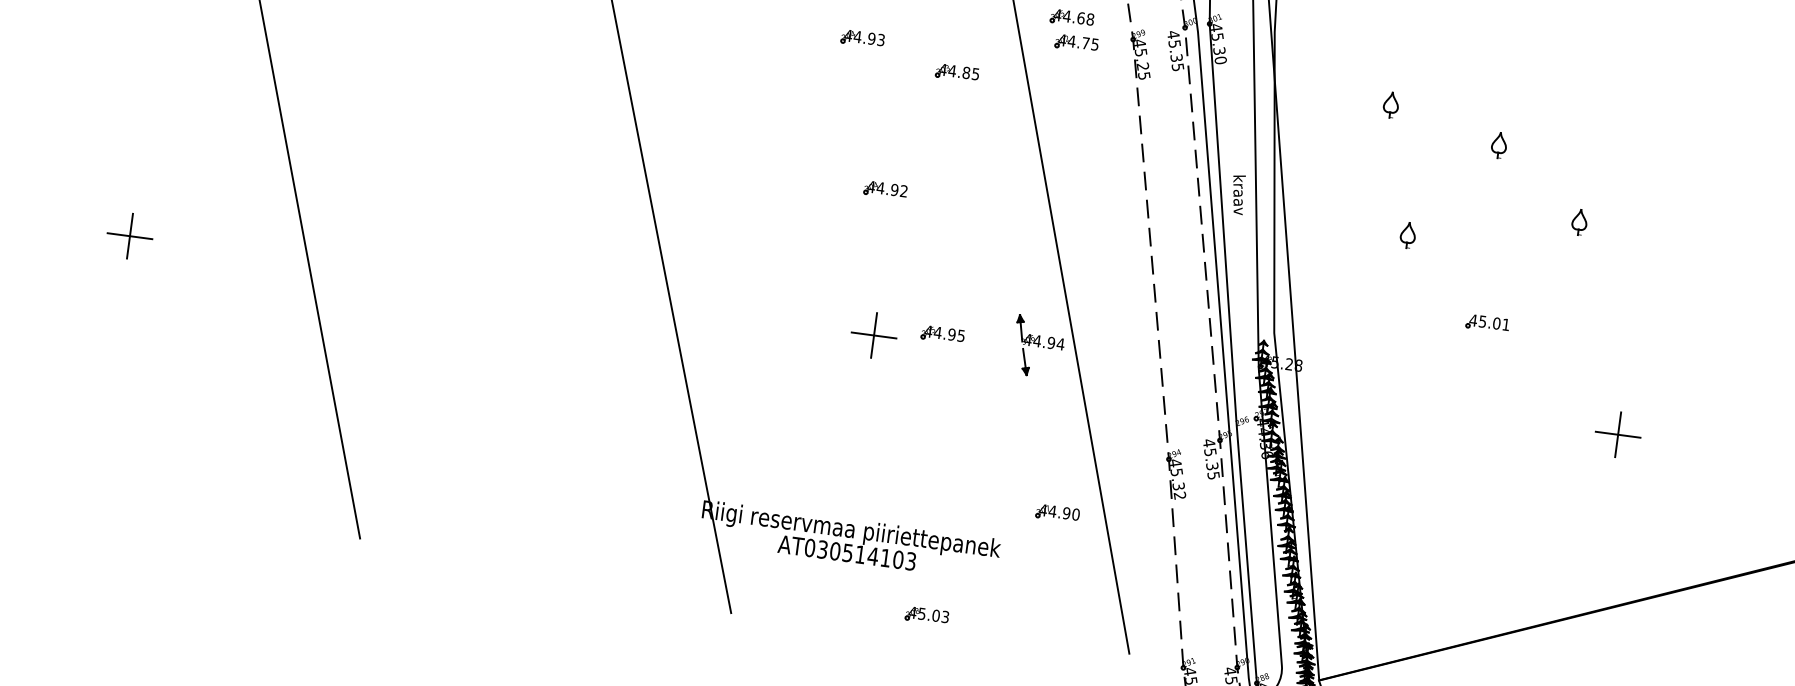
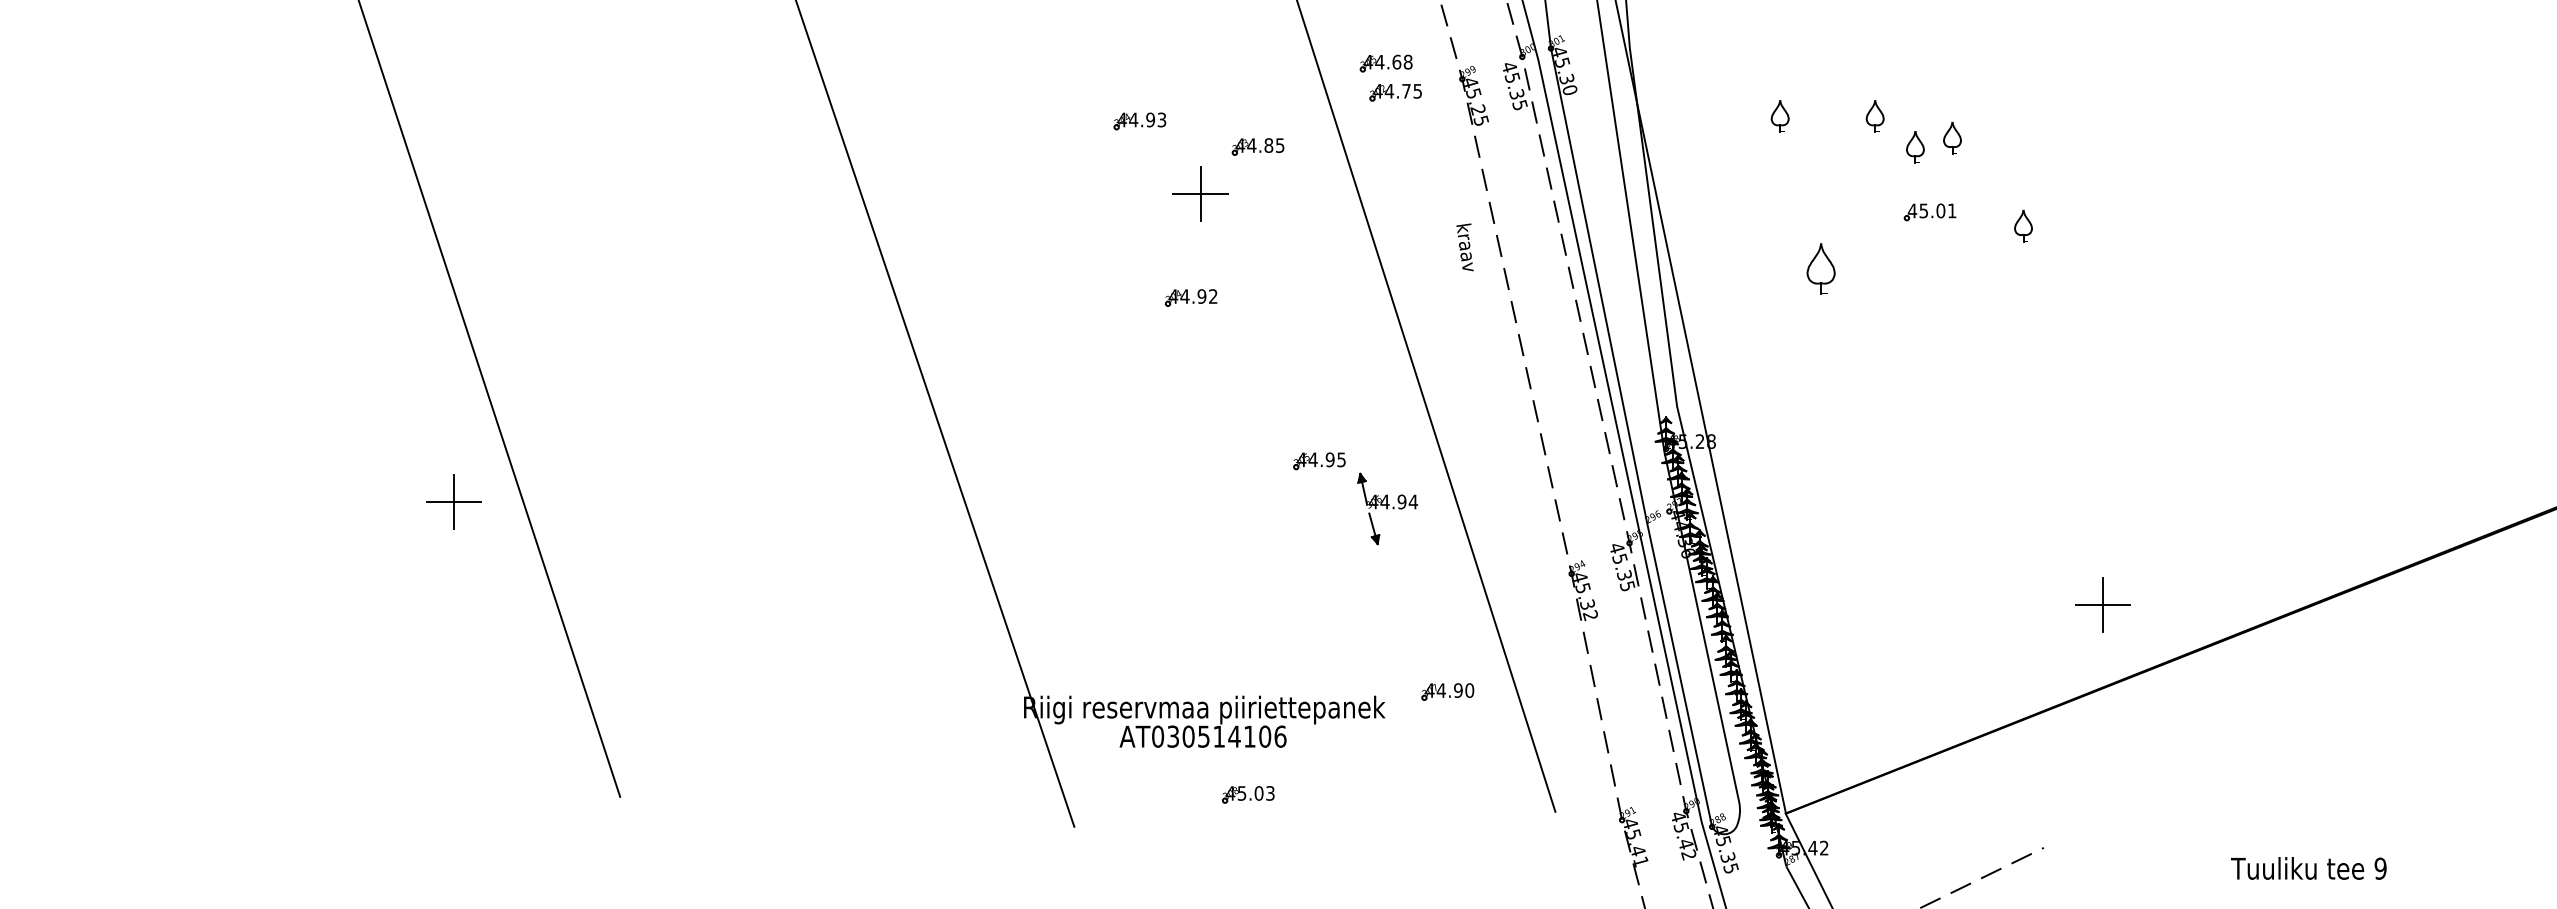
part: (1468, 115) -> (1874, 116), added
part: (1530, 142) -> (1952, 138), added
text: (1237, 194) -> (1464, 247), moved
part: (1407, 234) -> (1820, 268), size x1.6
part: (129, 235) -> (453, 501), moved
part: (1487, 323) -> (1929, 212), moved
part: (874, 334) -> (1200, 193), moved
part: (942, 334) -> (1319, 461), moved
part: (1038, 346) -> (1387, 508), moved
part: (1617, 434) -> (2102, 604), moved
part: (1057, 512) -> (1447, 691), moved
text: (911, 561) -> (1280, 736), AT030514103 -> AT030514106
part: (927, 615) -> (1248, 794), moved

